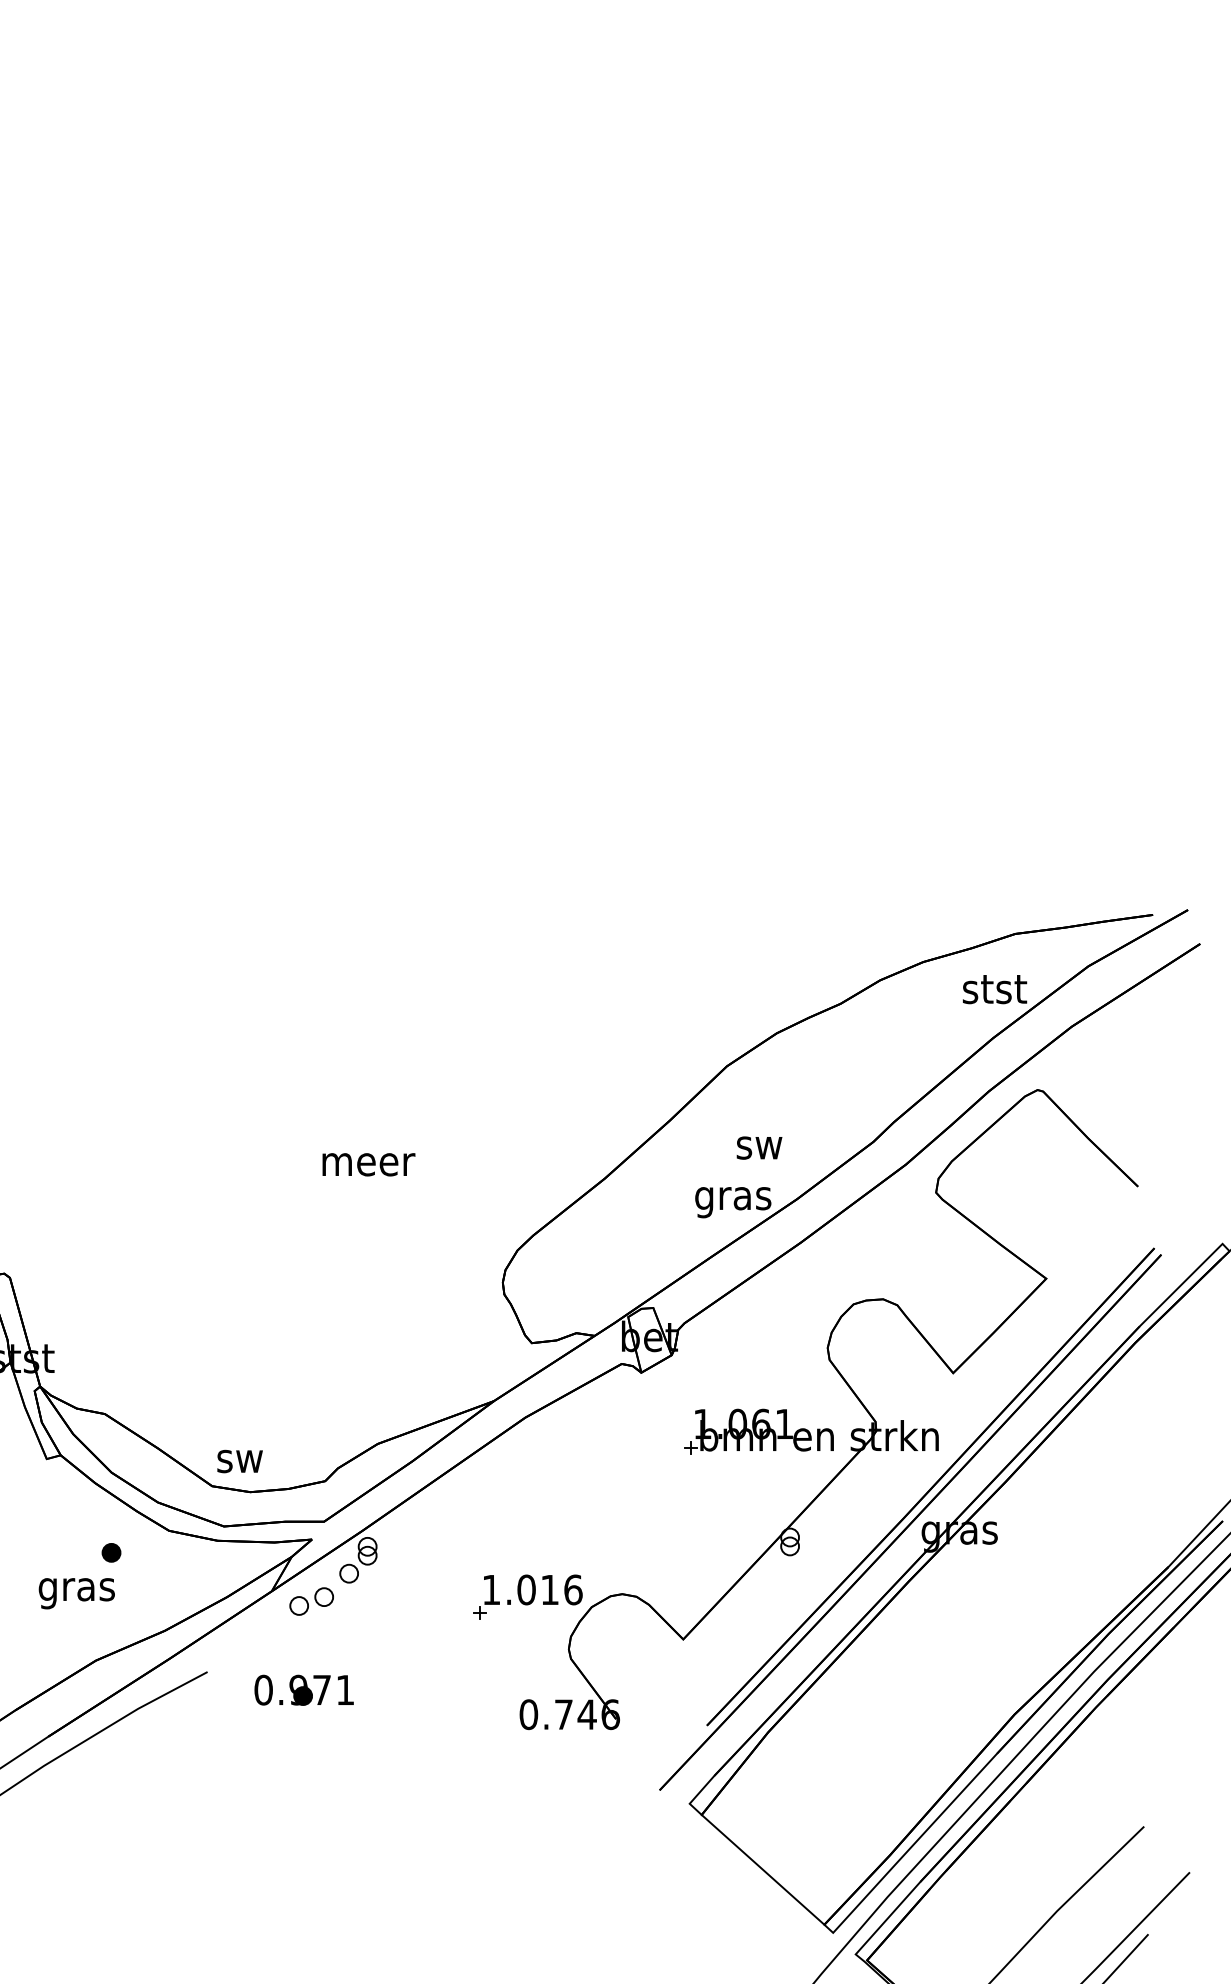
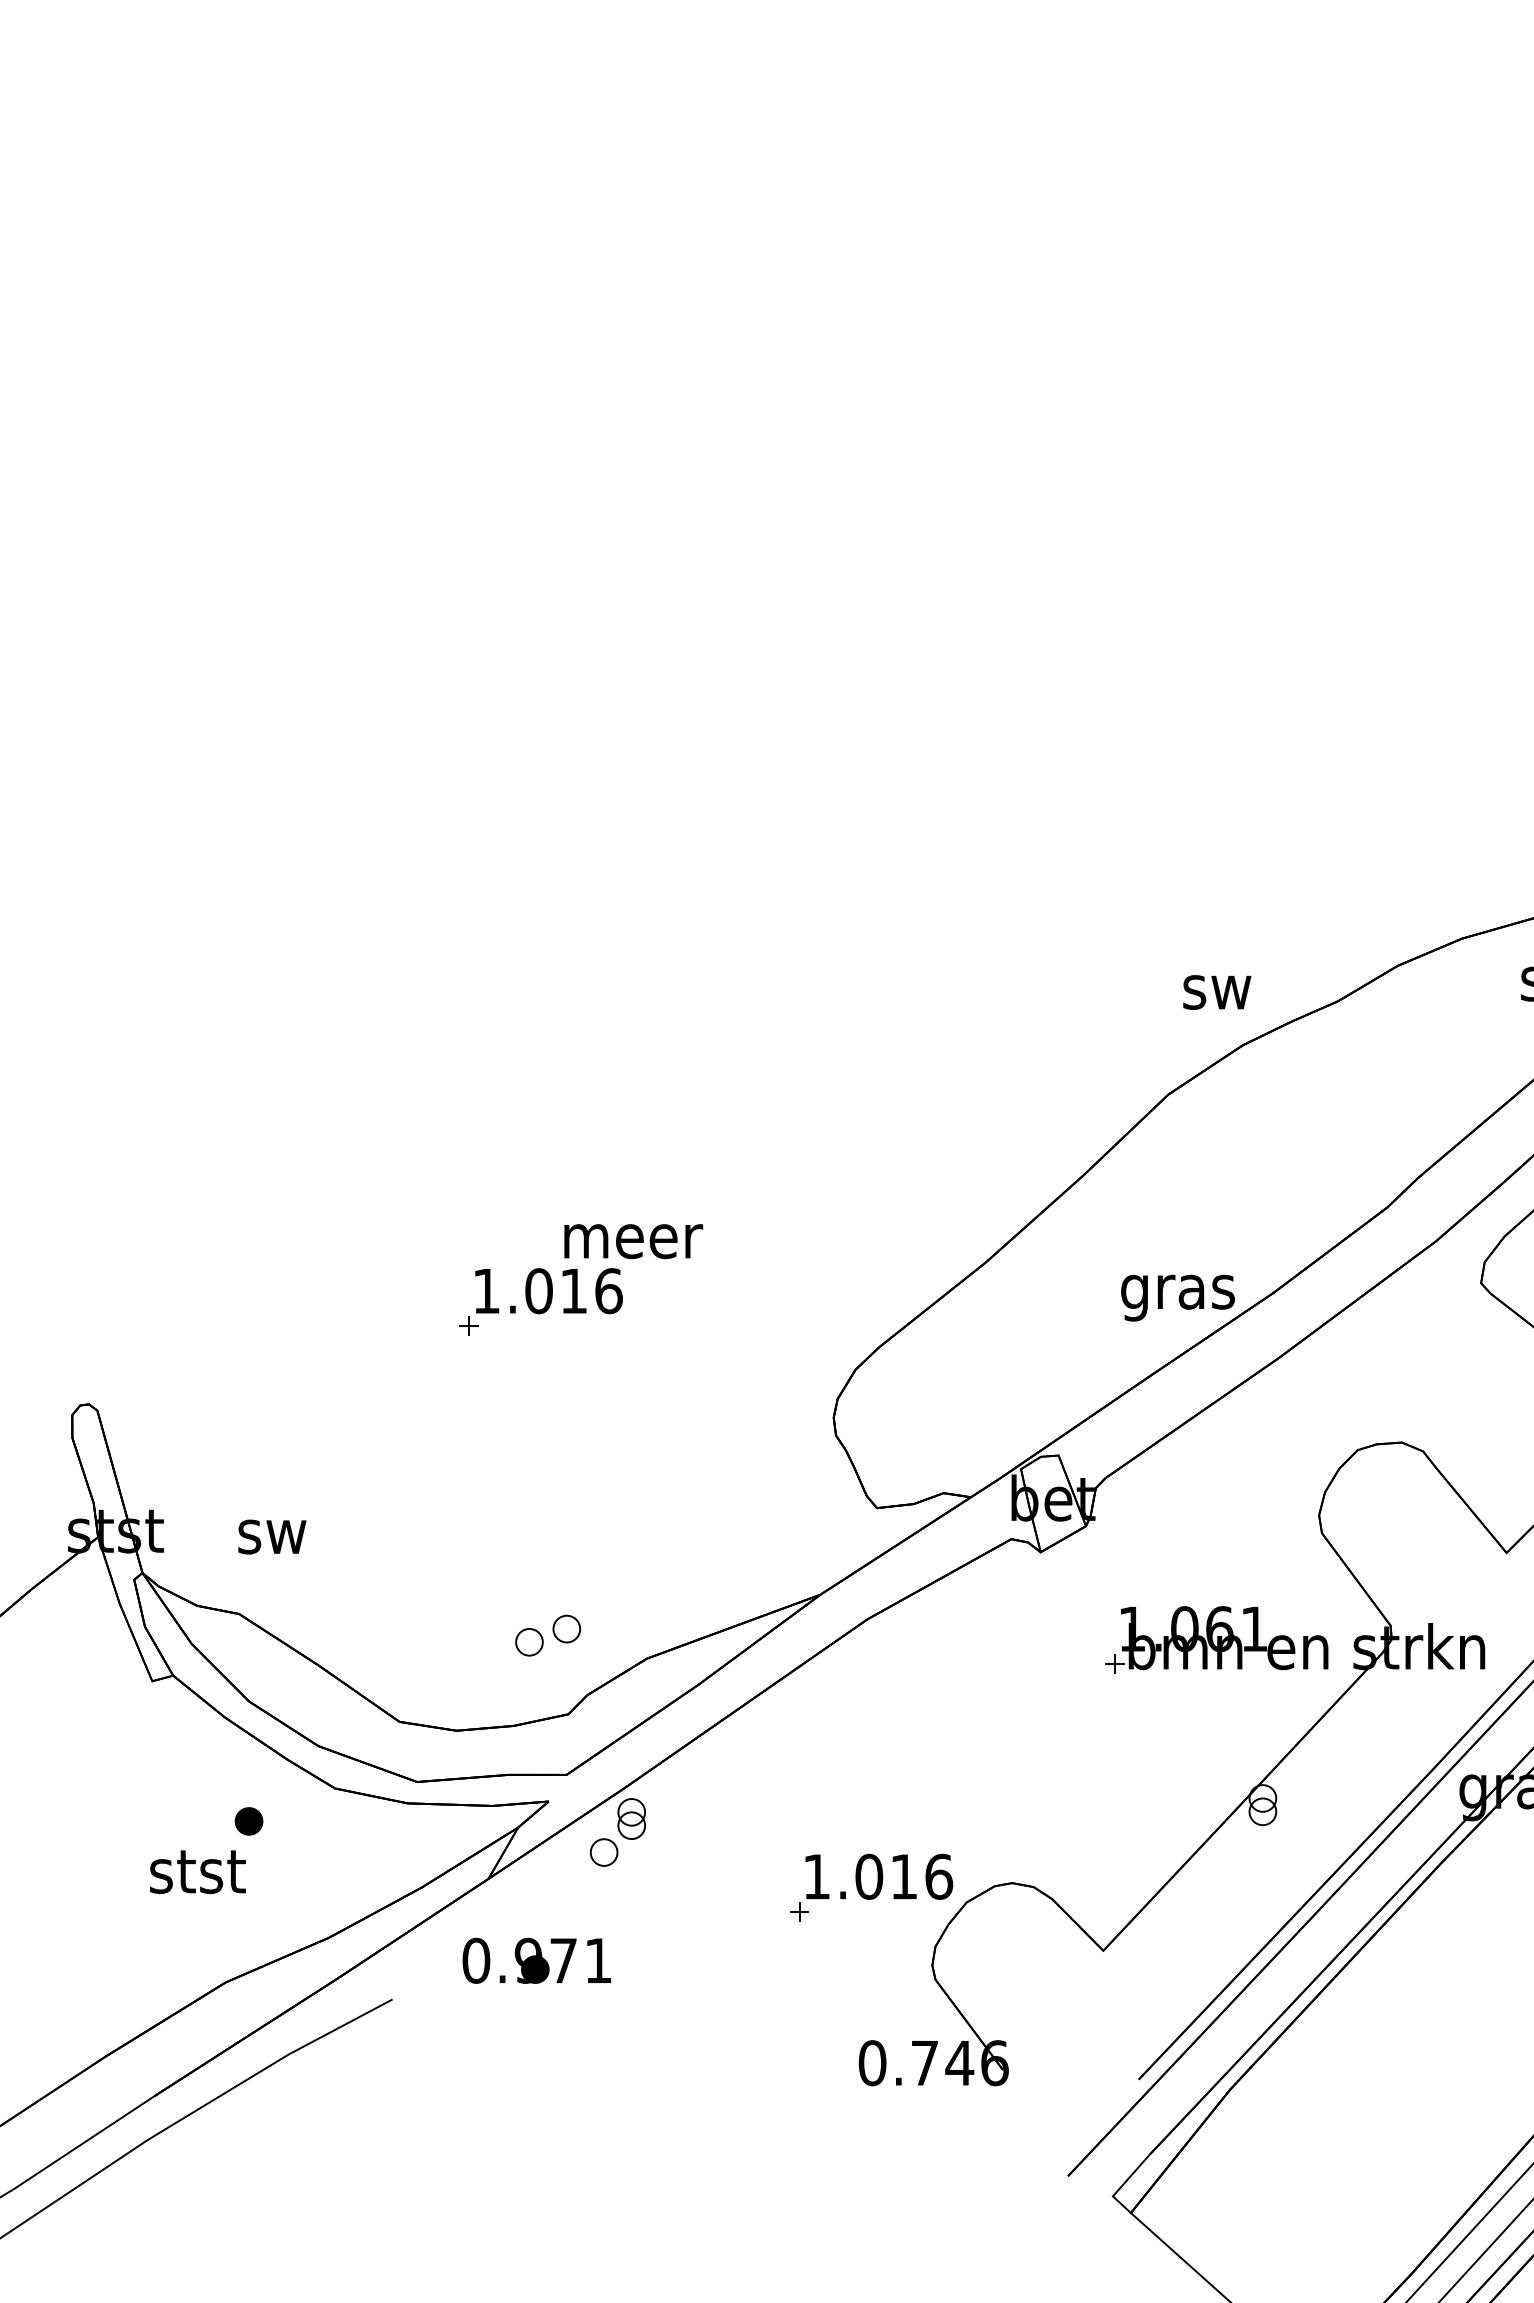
text: (759, 1147) -> (1217, 991), moved
part: (306, 1204) -> (540, 1300), added
text: (239, 1461) -> (271, 1536), moved
text: (76, 1590) -> (196, 1877), gras -> stst
part: (311, 1601) -> (547, 1635), moved
part: (303, 1689) -> (535, 1959), moved

